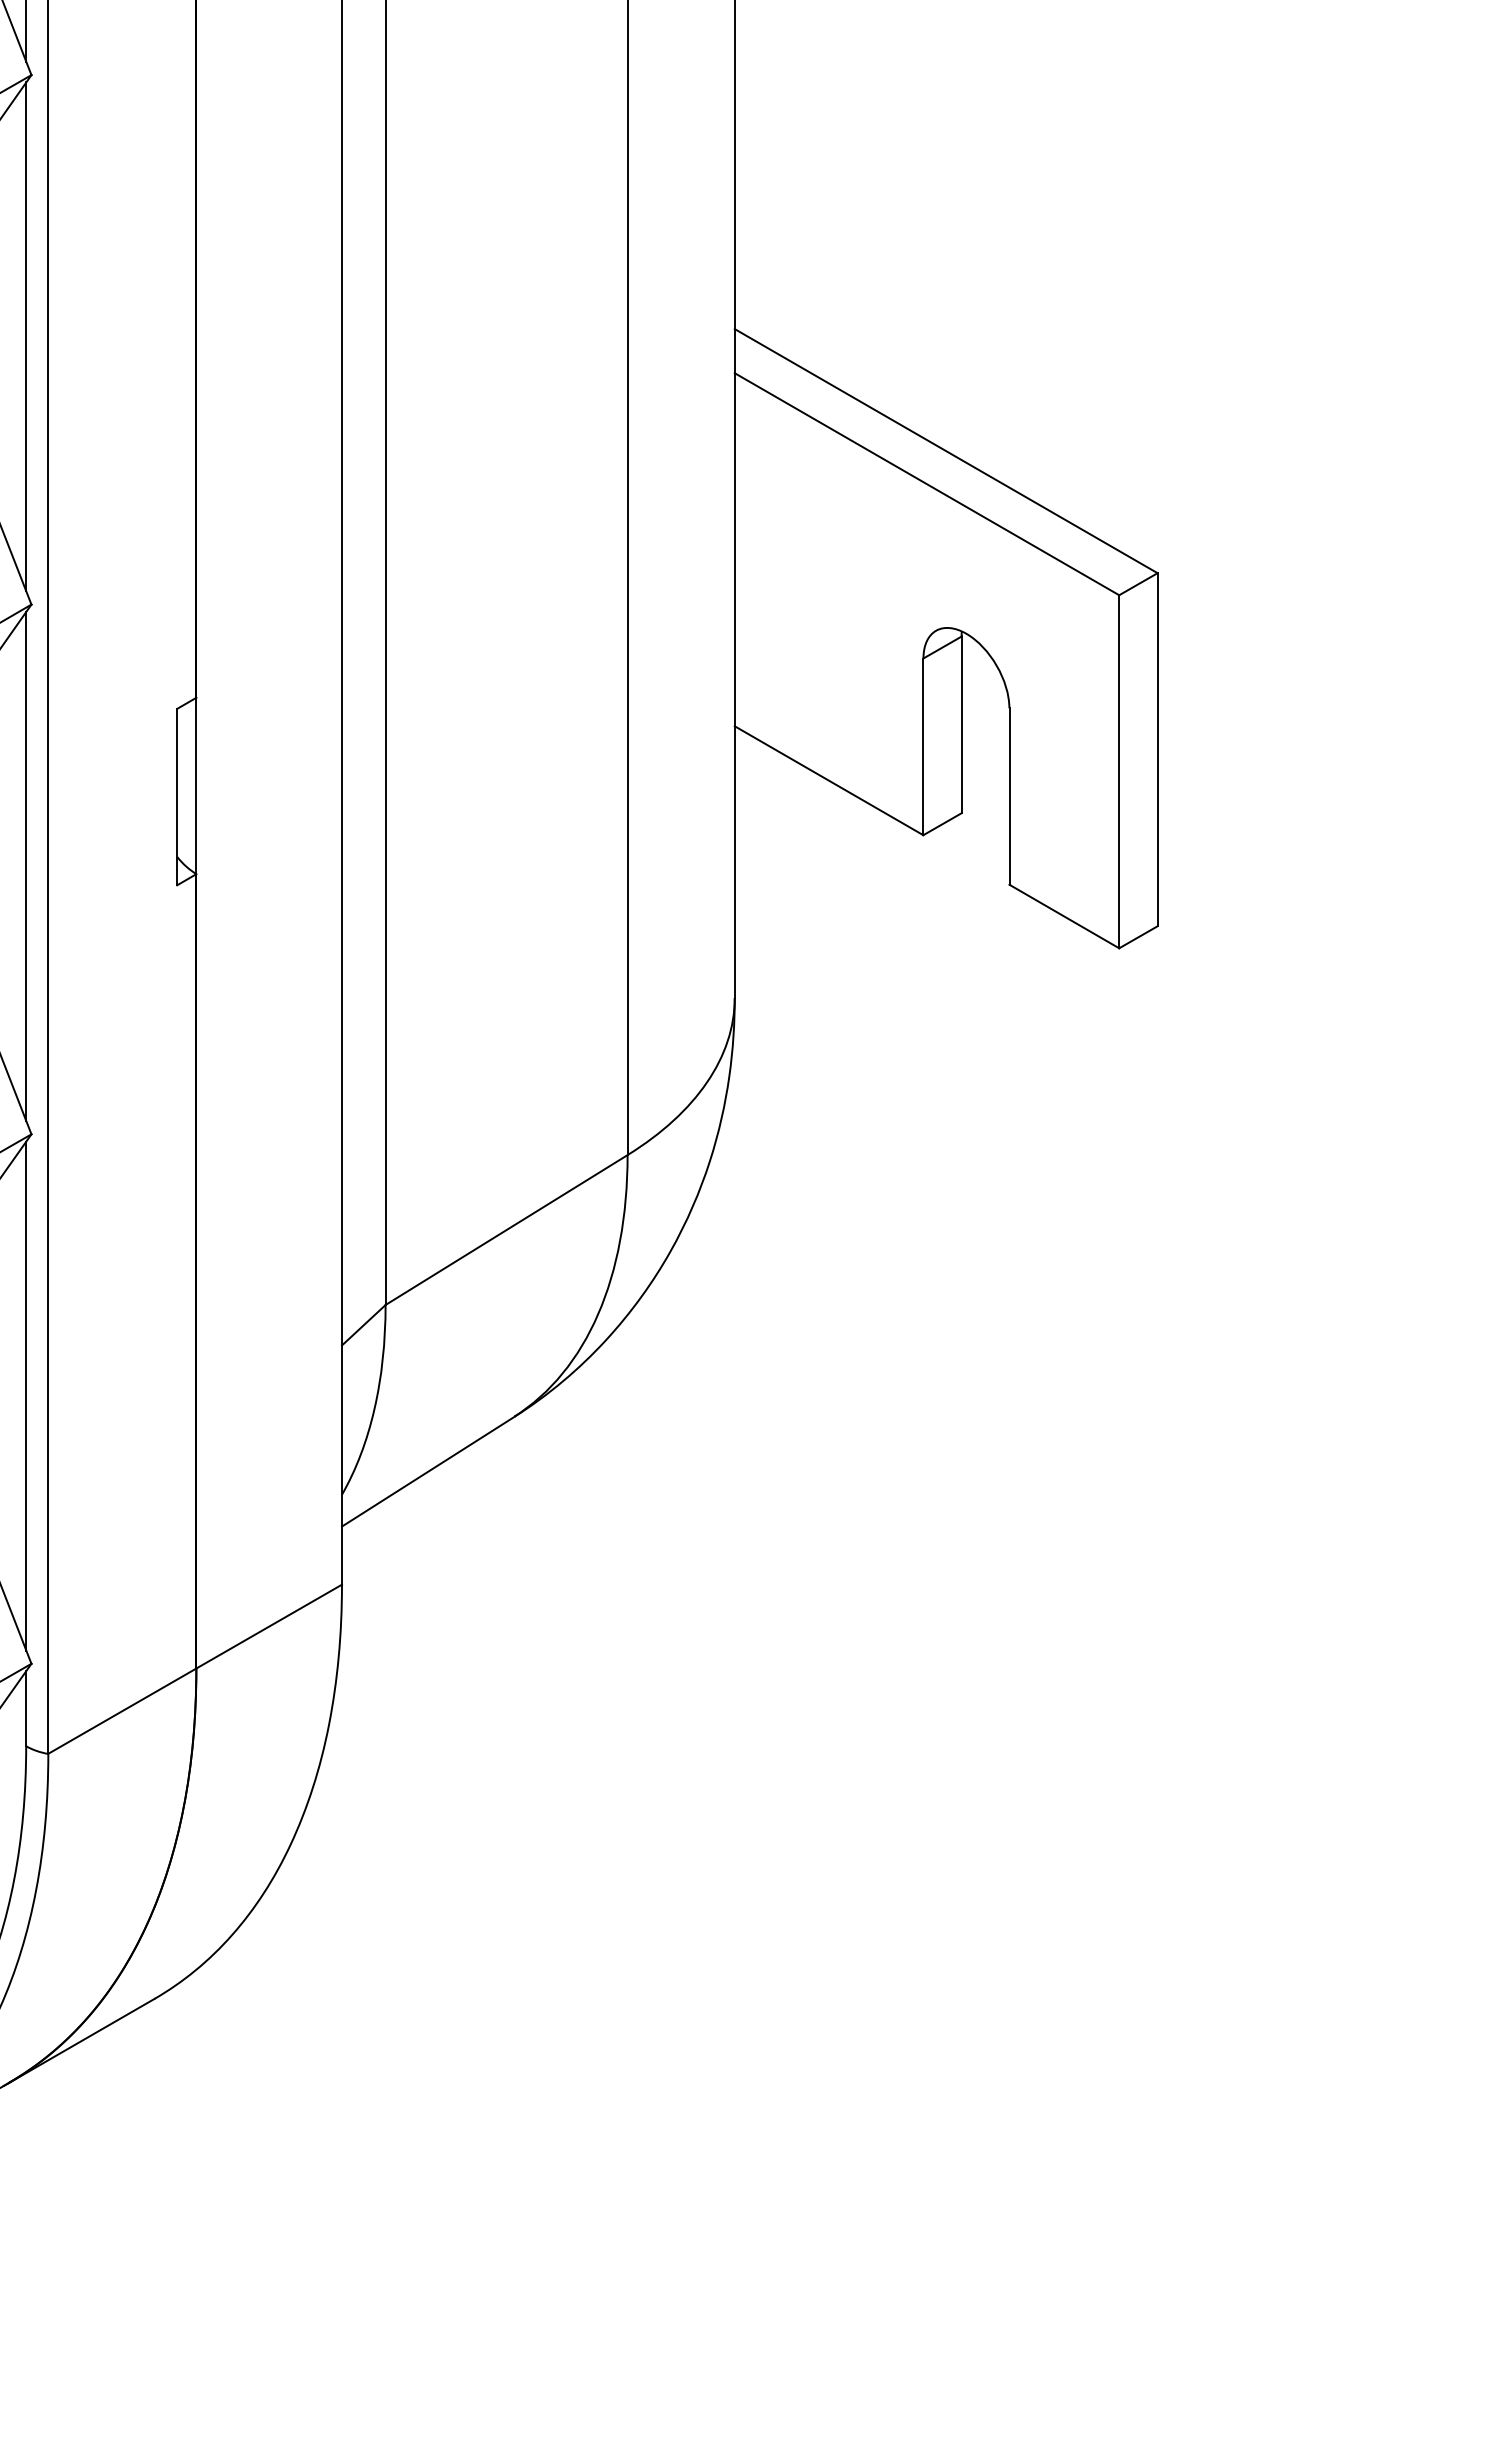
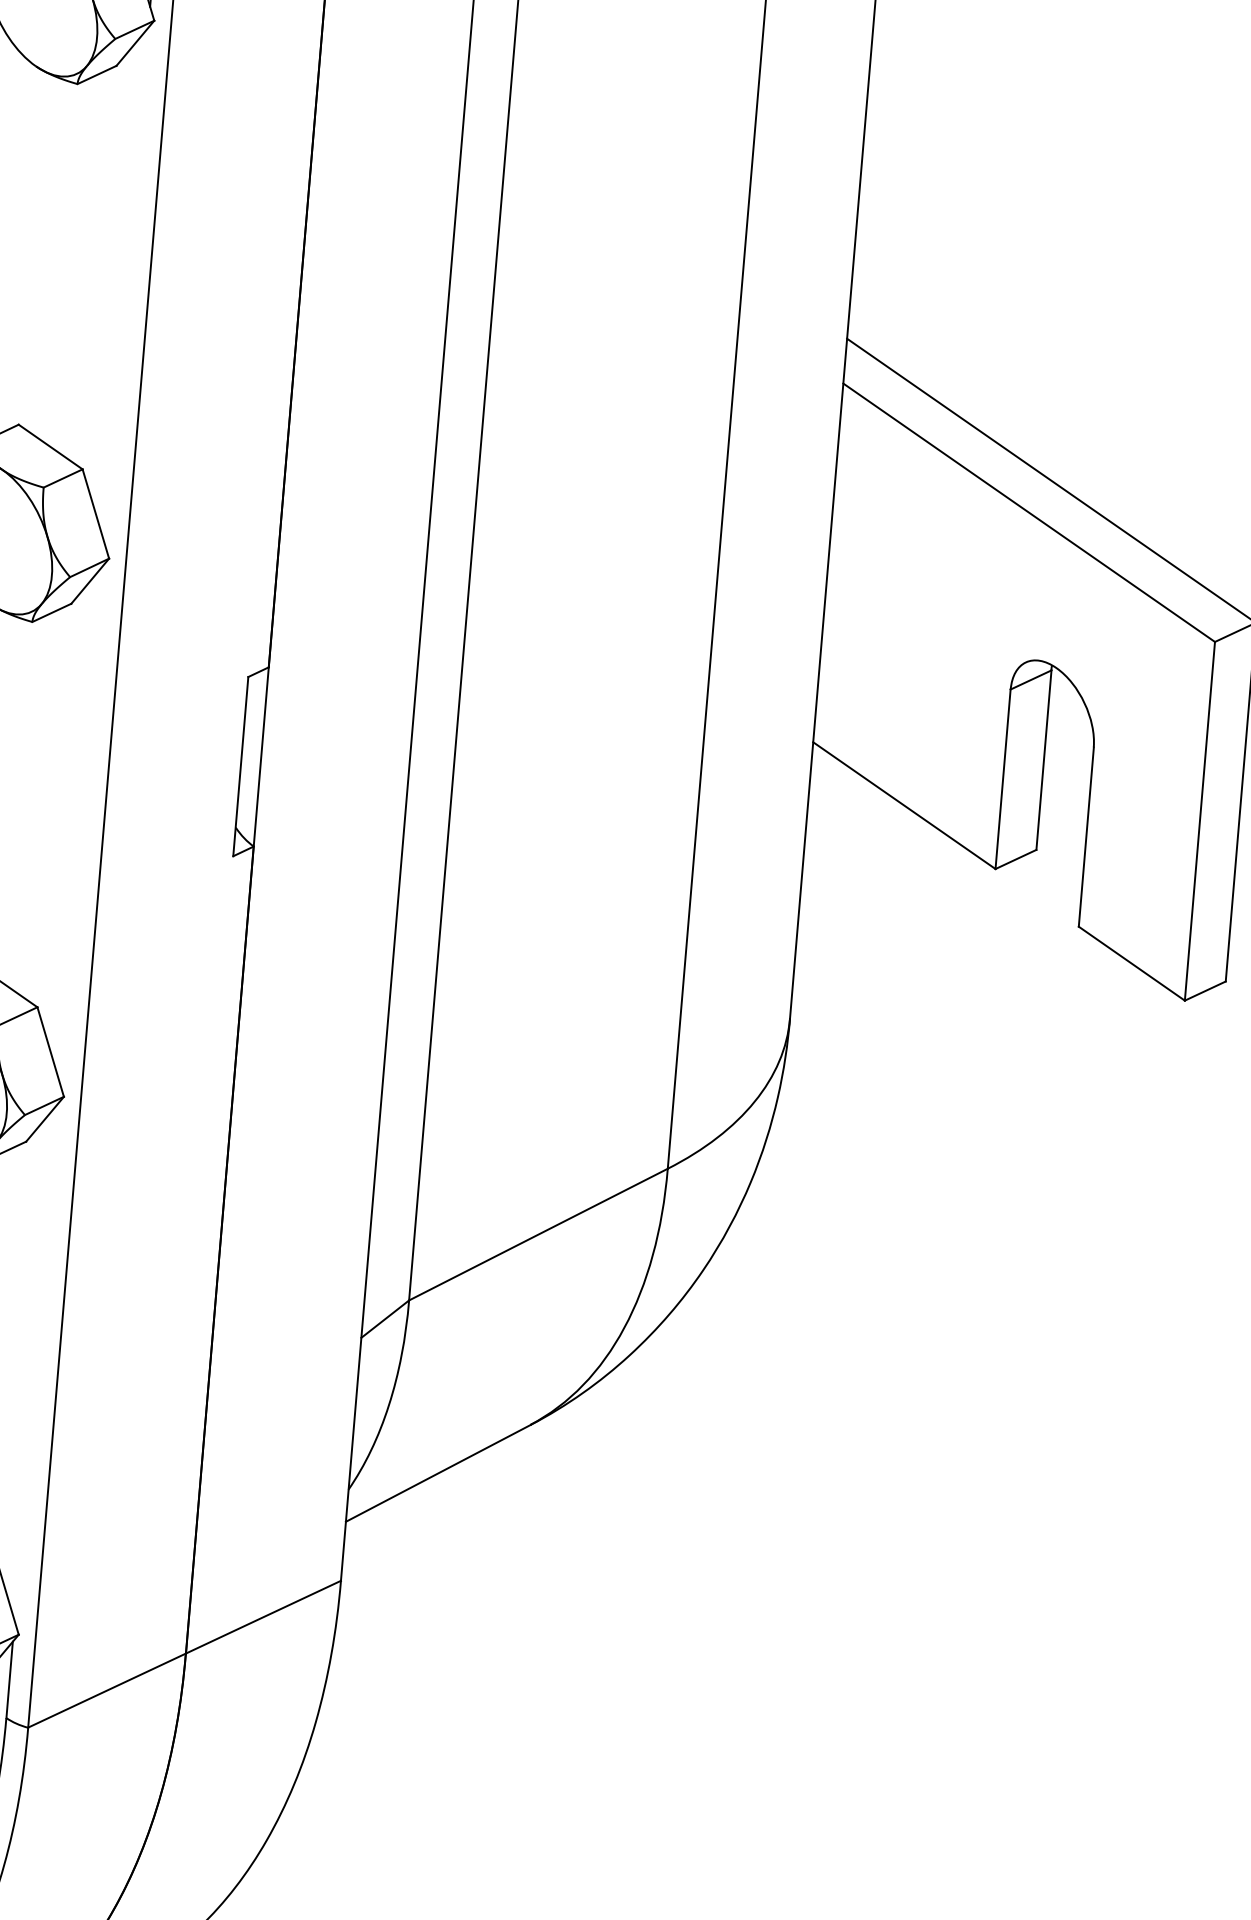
line: (26, 336) -> (126, 285), removed
line: (26, 866) -> (81, 824), removed
line: (26, 1395) -> (36, 1361), removed

